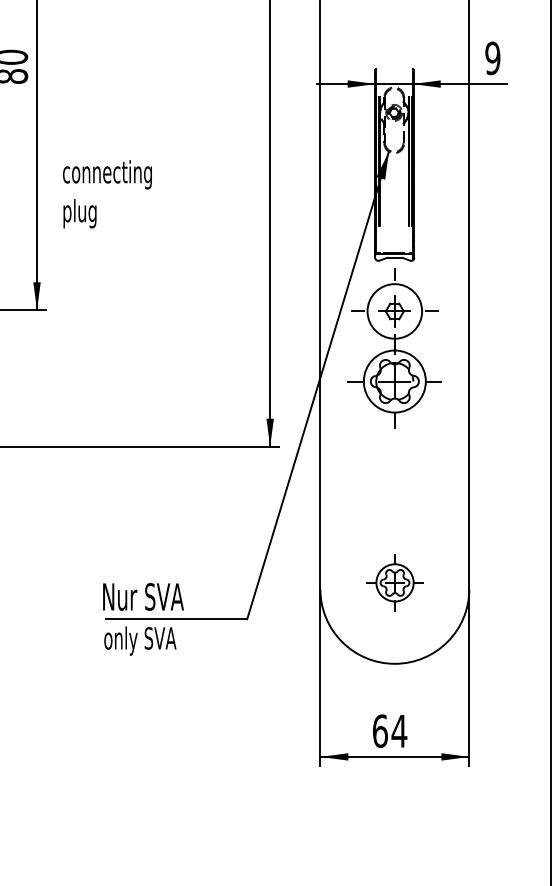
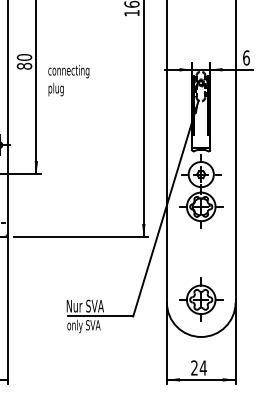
text: (493, 57) -> (246, 57), 9 -> 6
text: (106, 194) -> (68, 80), moved
part: (395, 582) -> (201, 299), size x1.67
text: (380, 730) -> (194, 367), 64 -> 24

